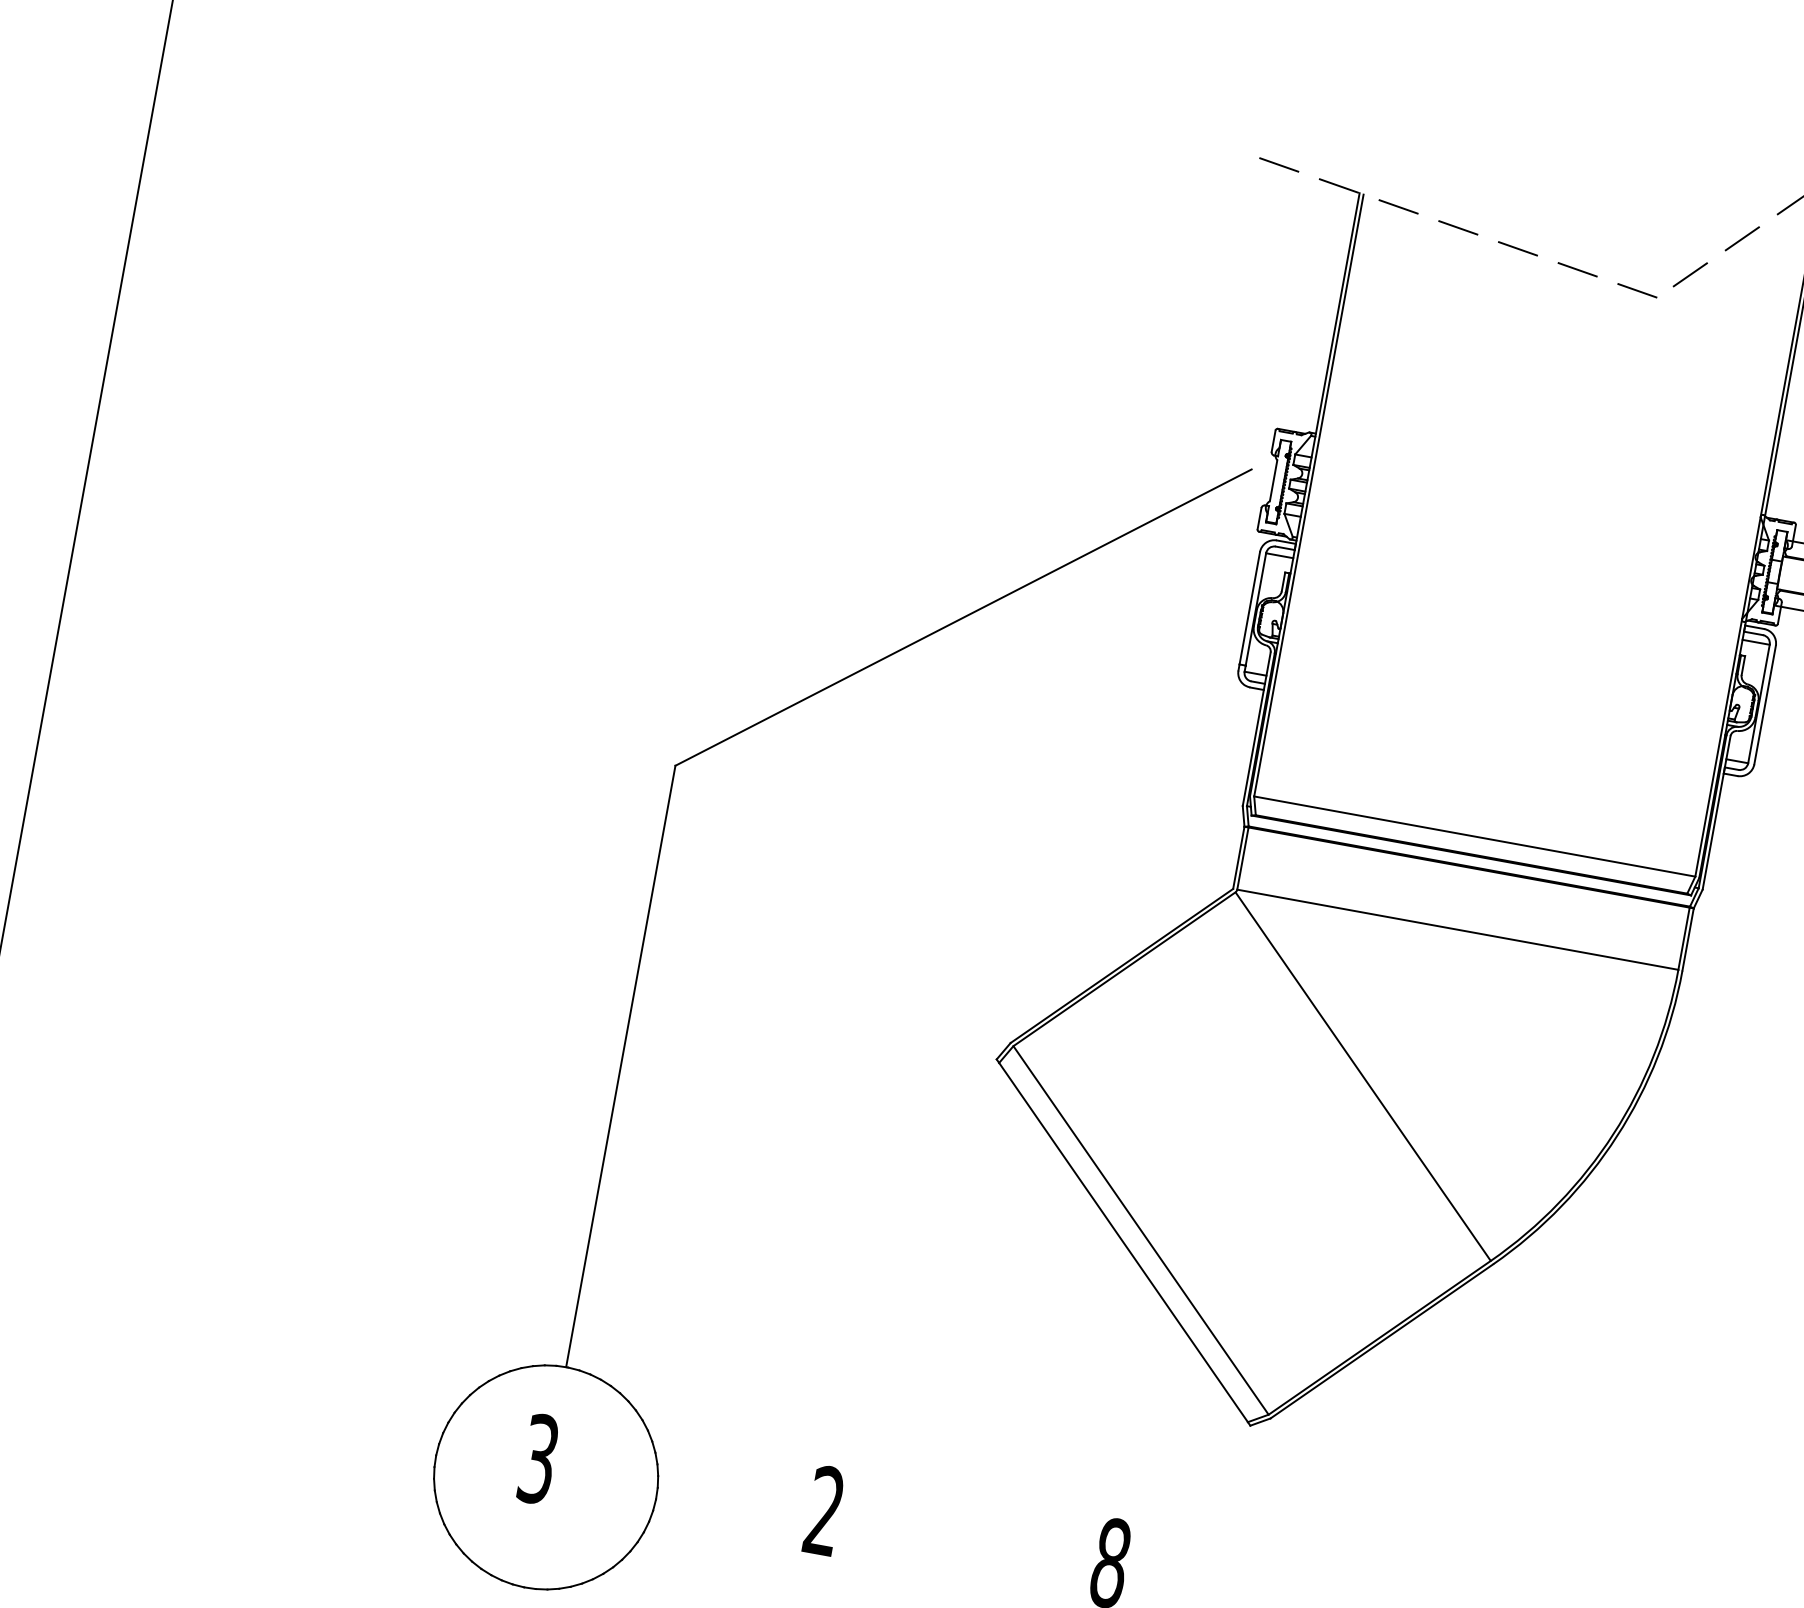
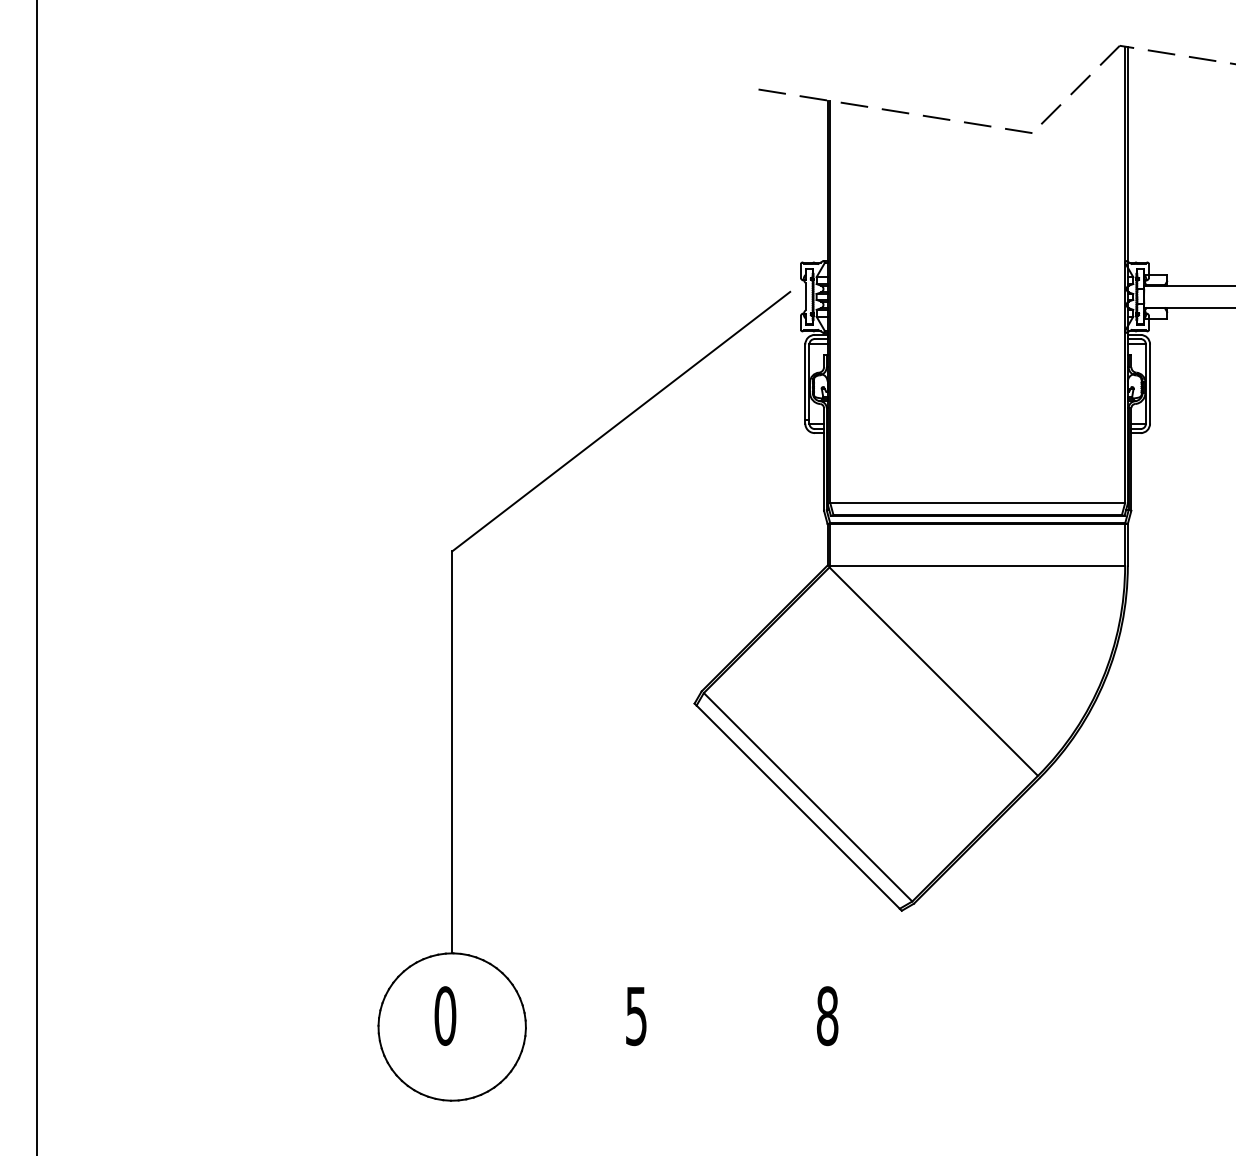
text: (539, 1458) -> (445, 1015), 3 -> 0
text: (824, 1511) -> (636, 1016), 2 -> 5

